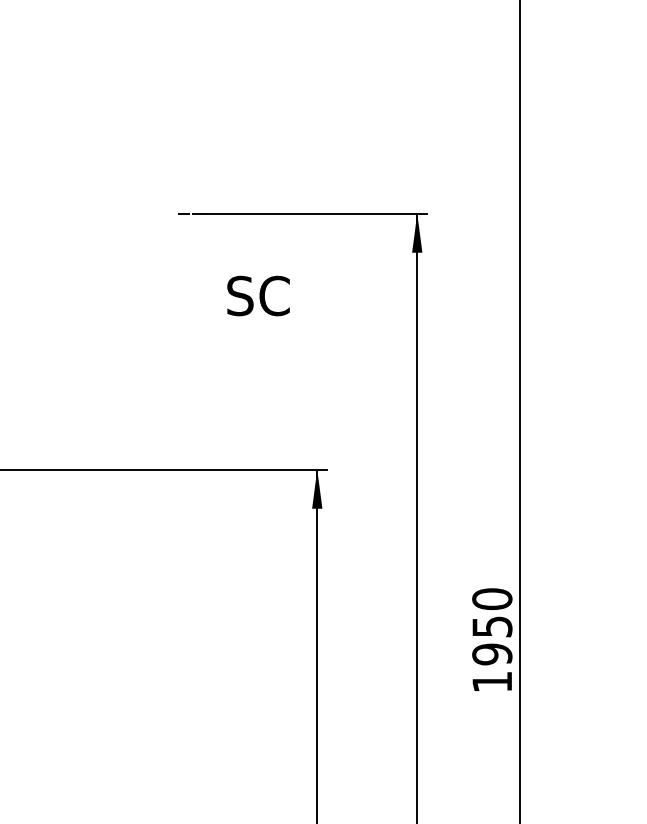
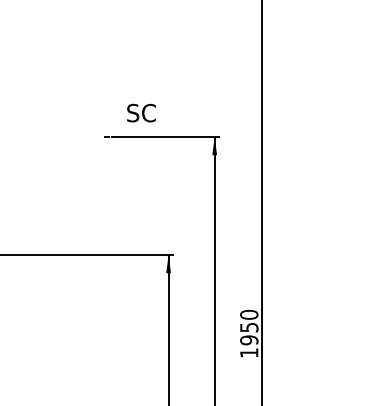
text: (258, 294) -> (141, 112), moved

